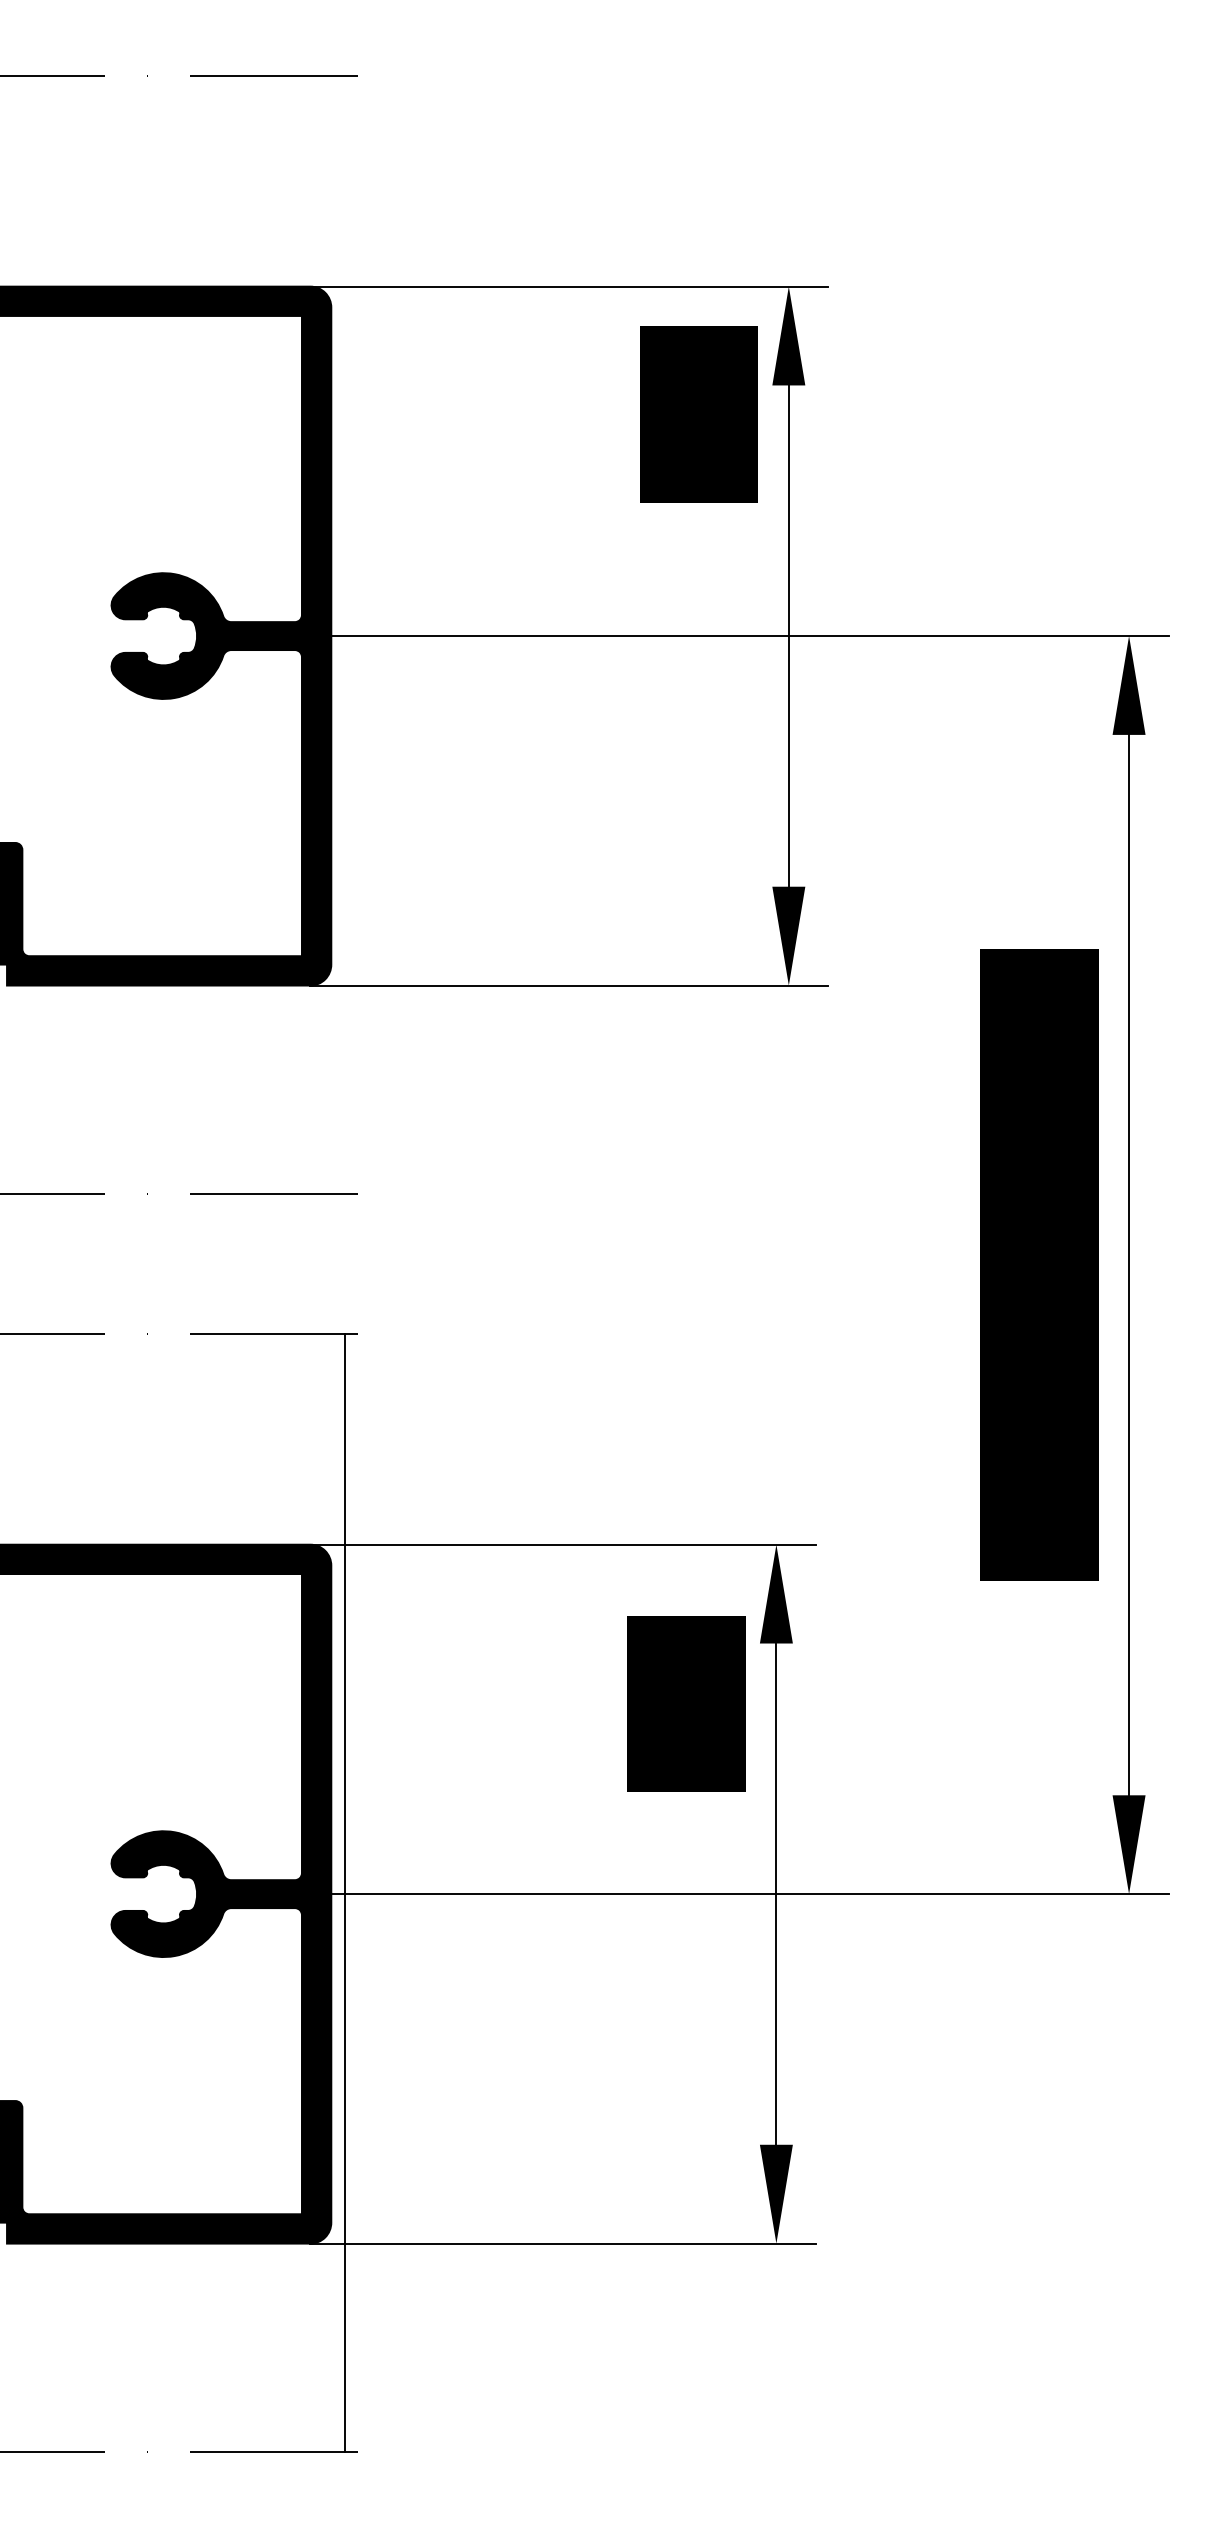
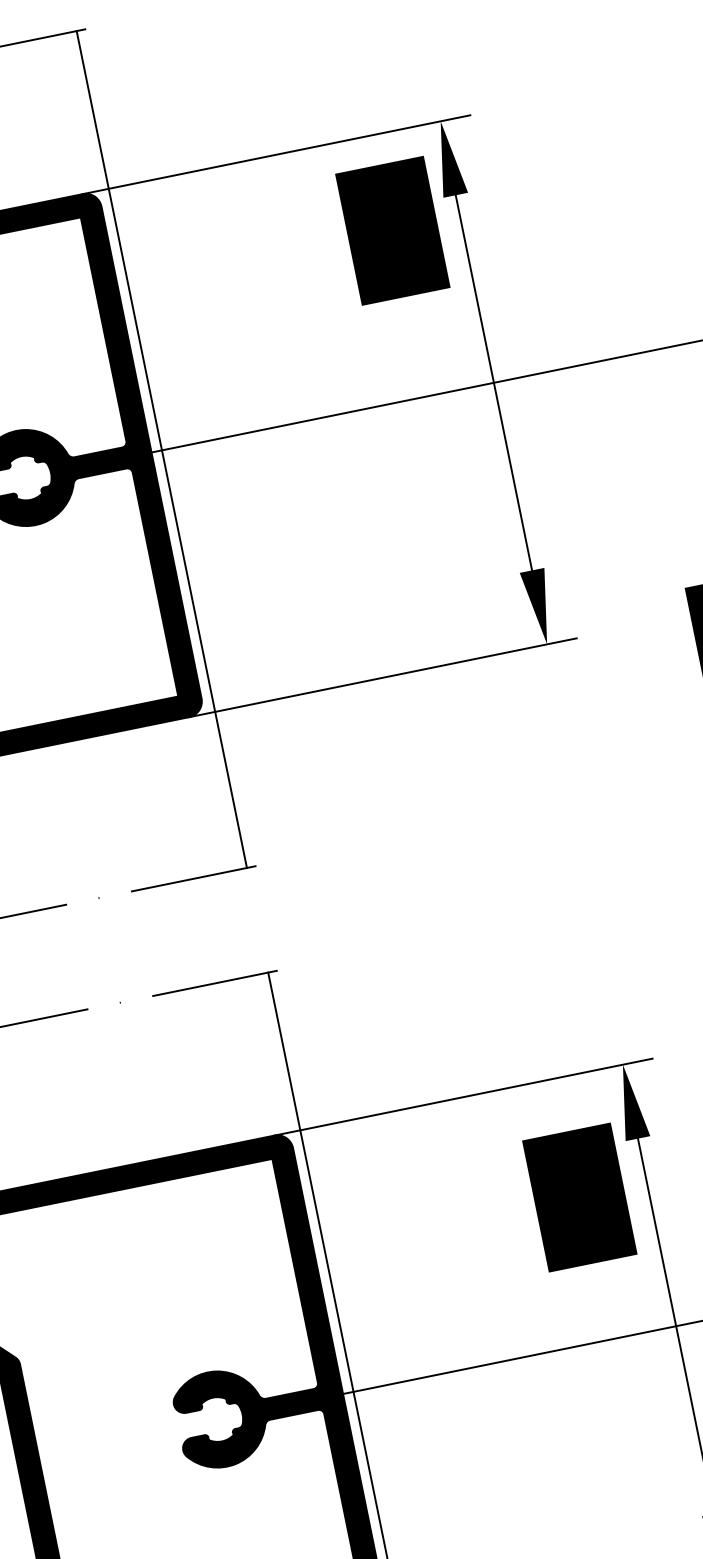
line: (345, 634) -> (161, 449), added

